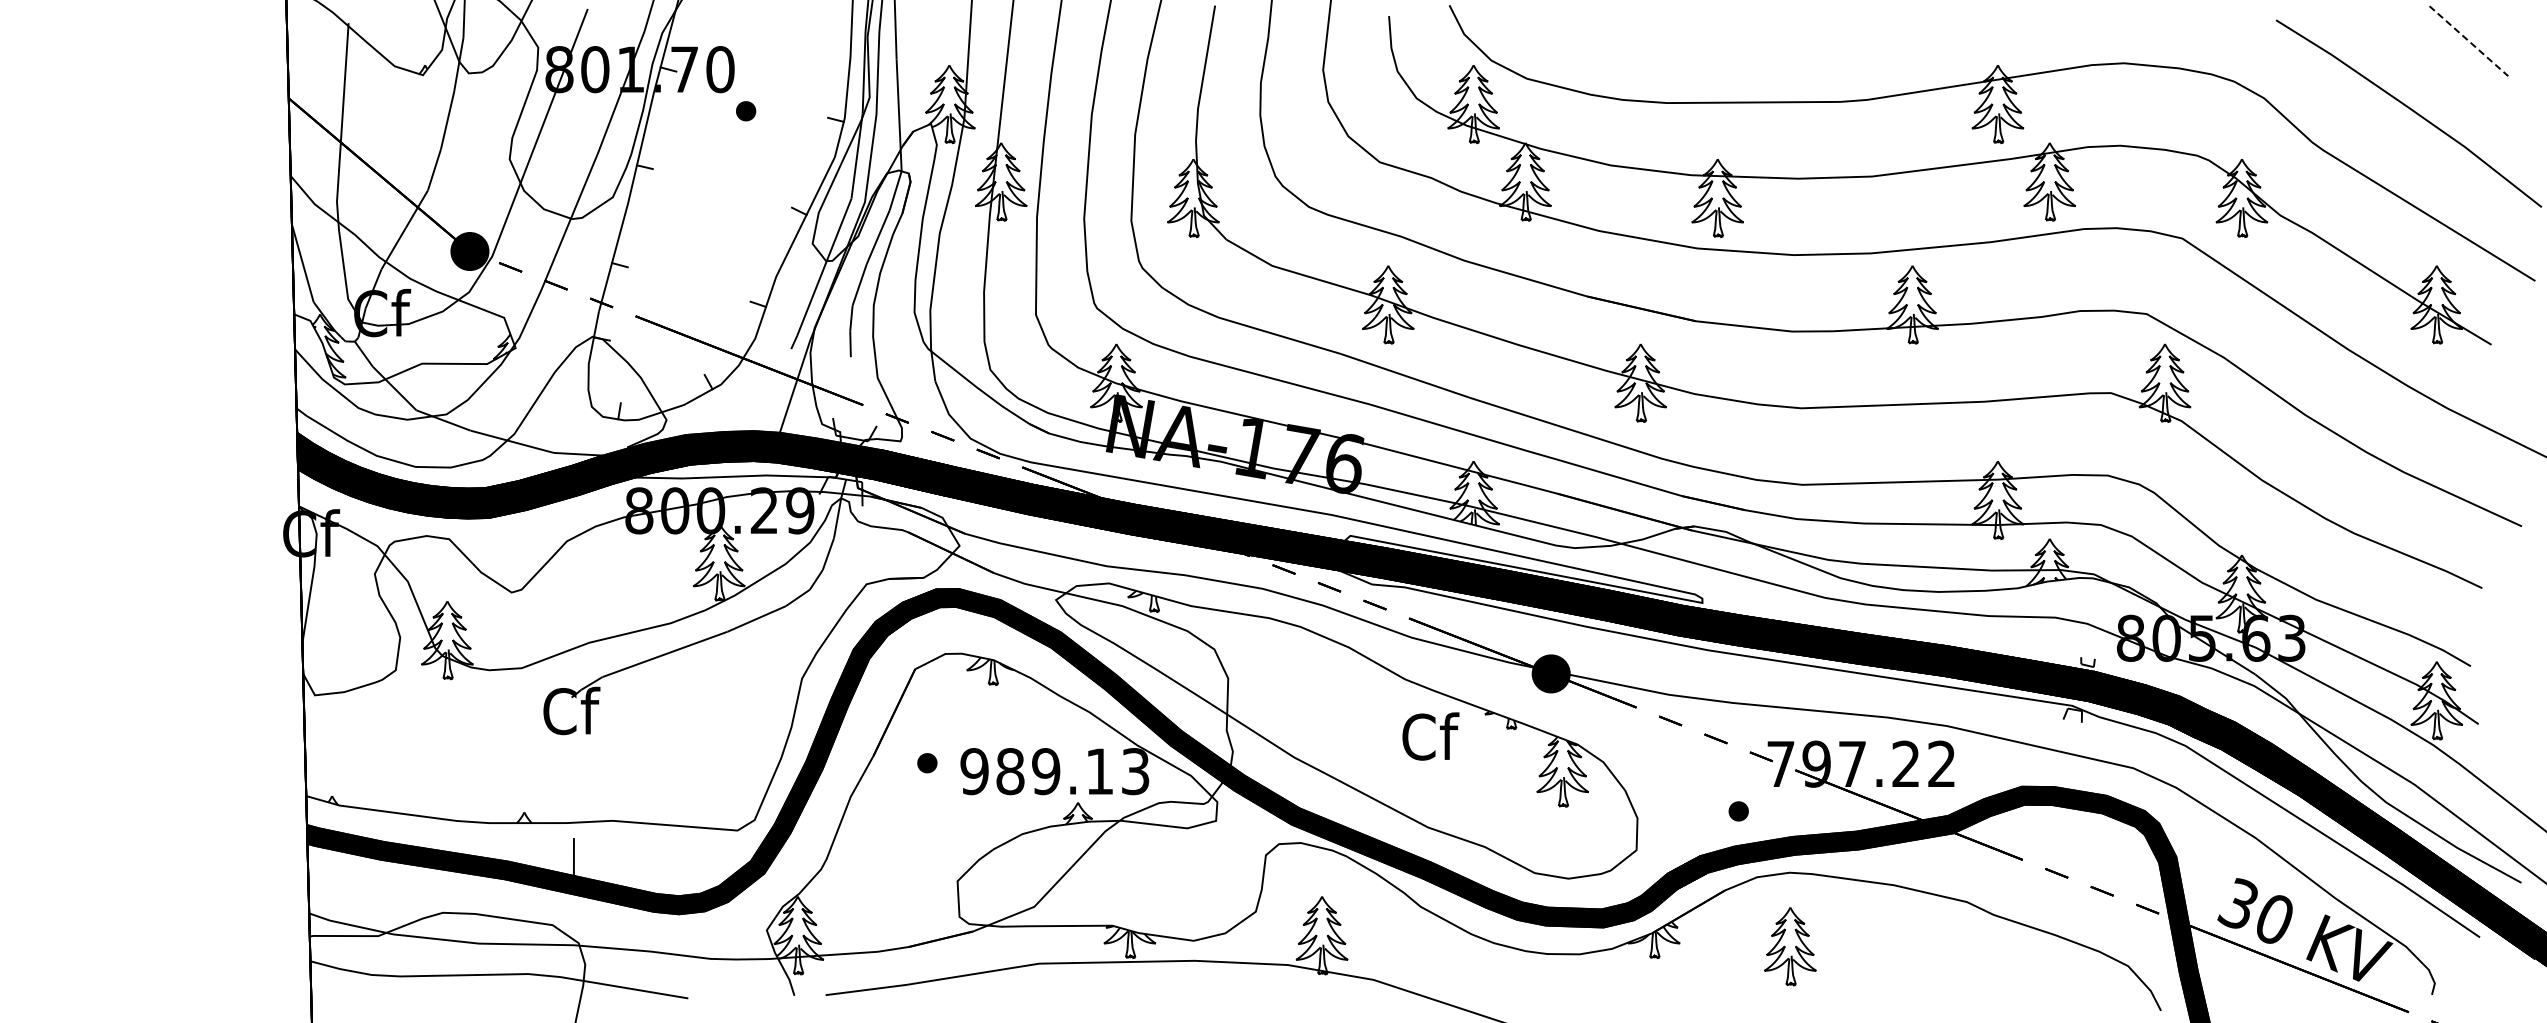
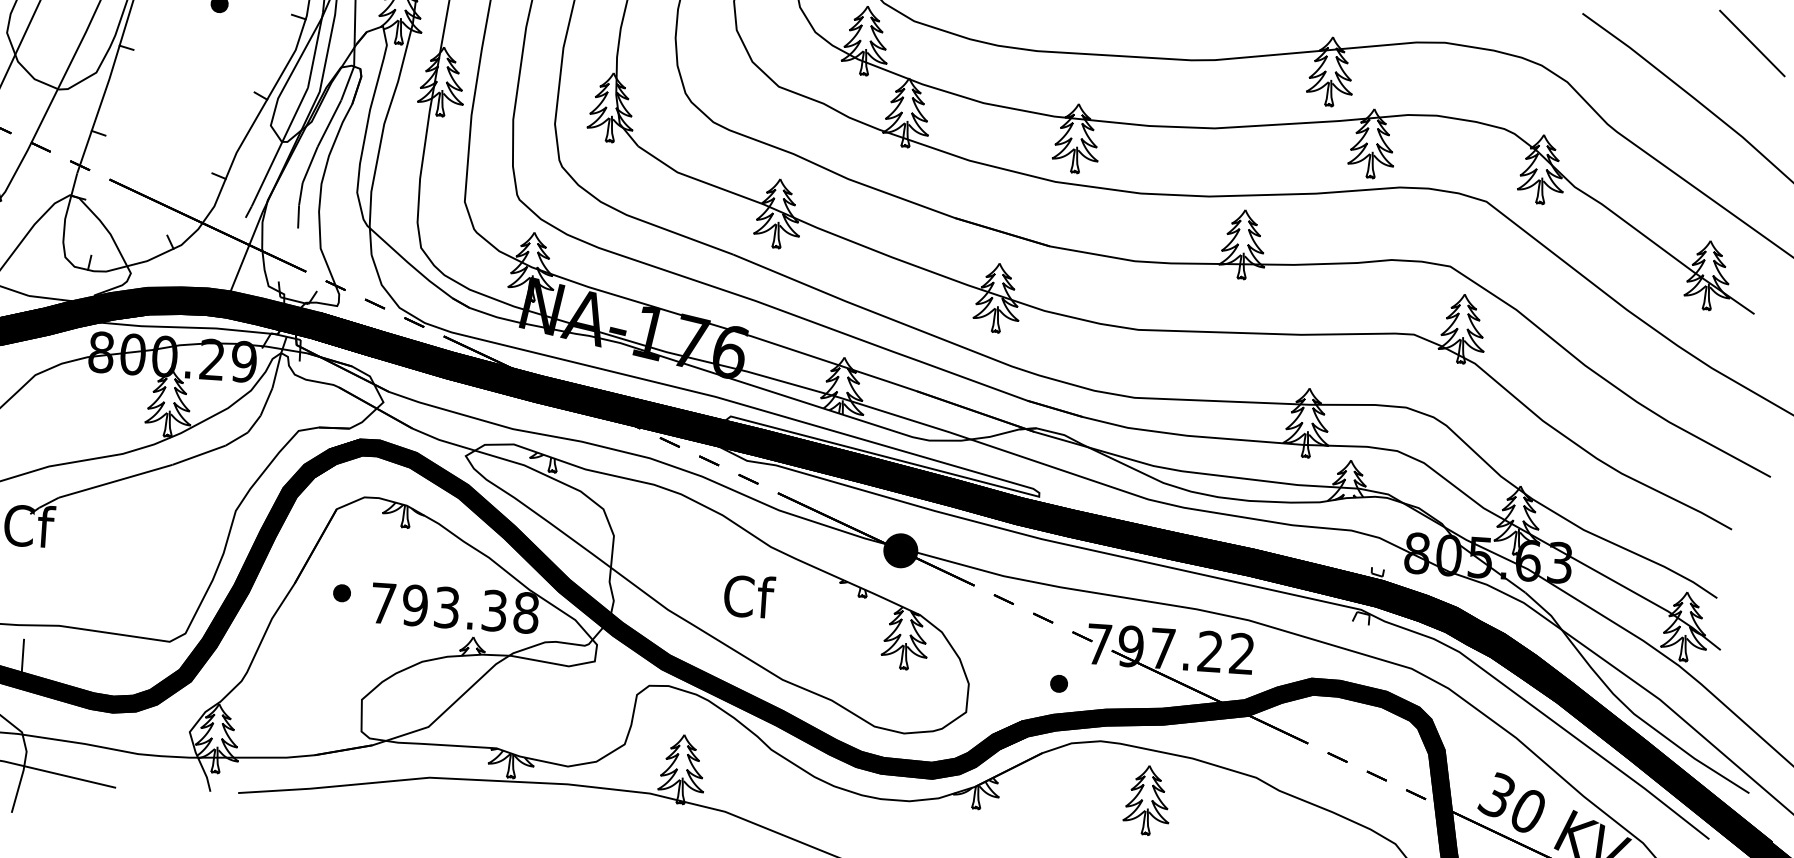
line: (2468, 41) -> (1751, 43), dashed -> solid
text: (1430, 736) -> (749, 596), moved
text: (1054, 771) -> (454, 608), 989.13 -> 793.38
part: (1790, 946) -> (1147, 800), moved

